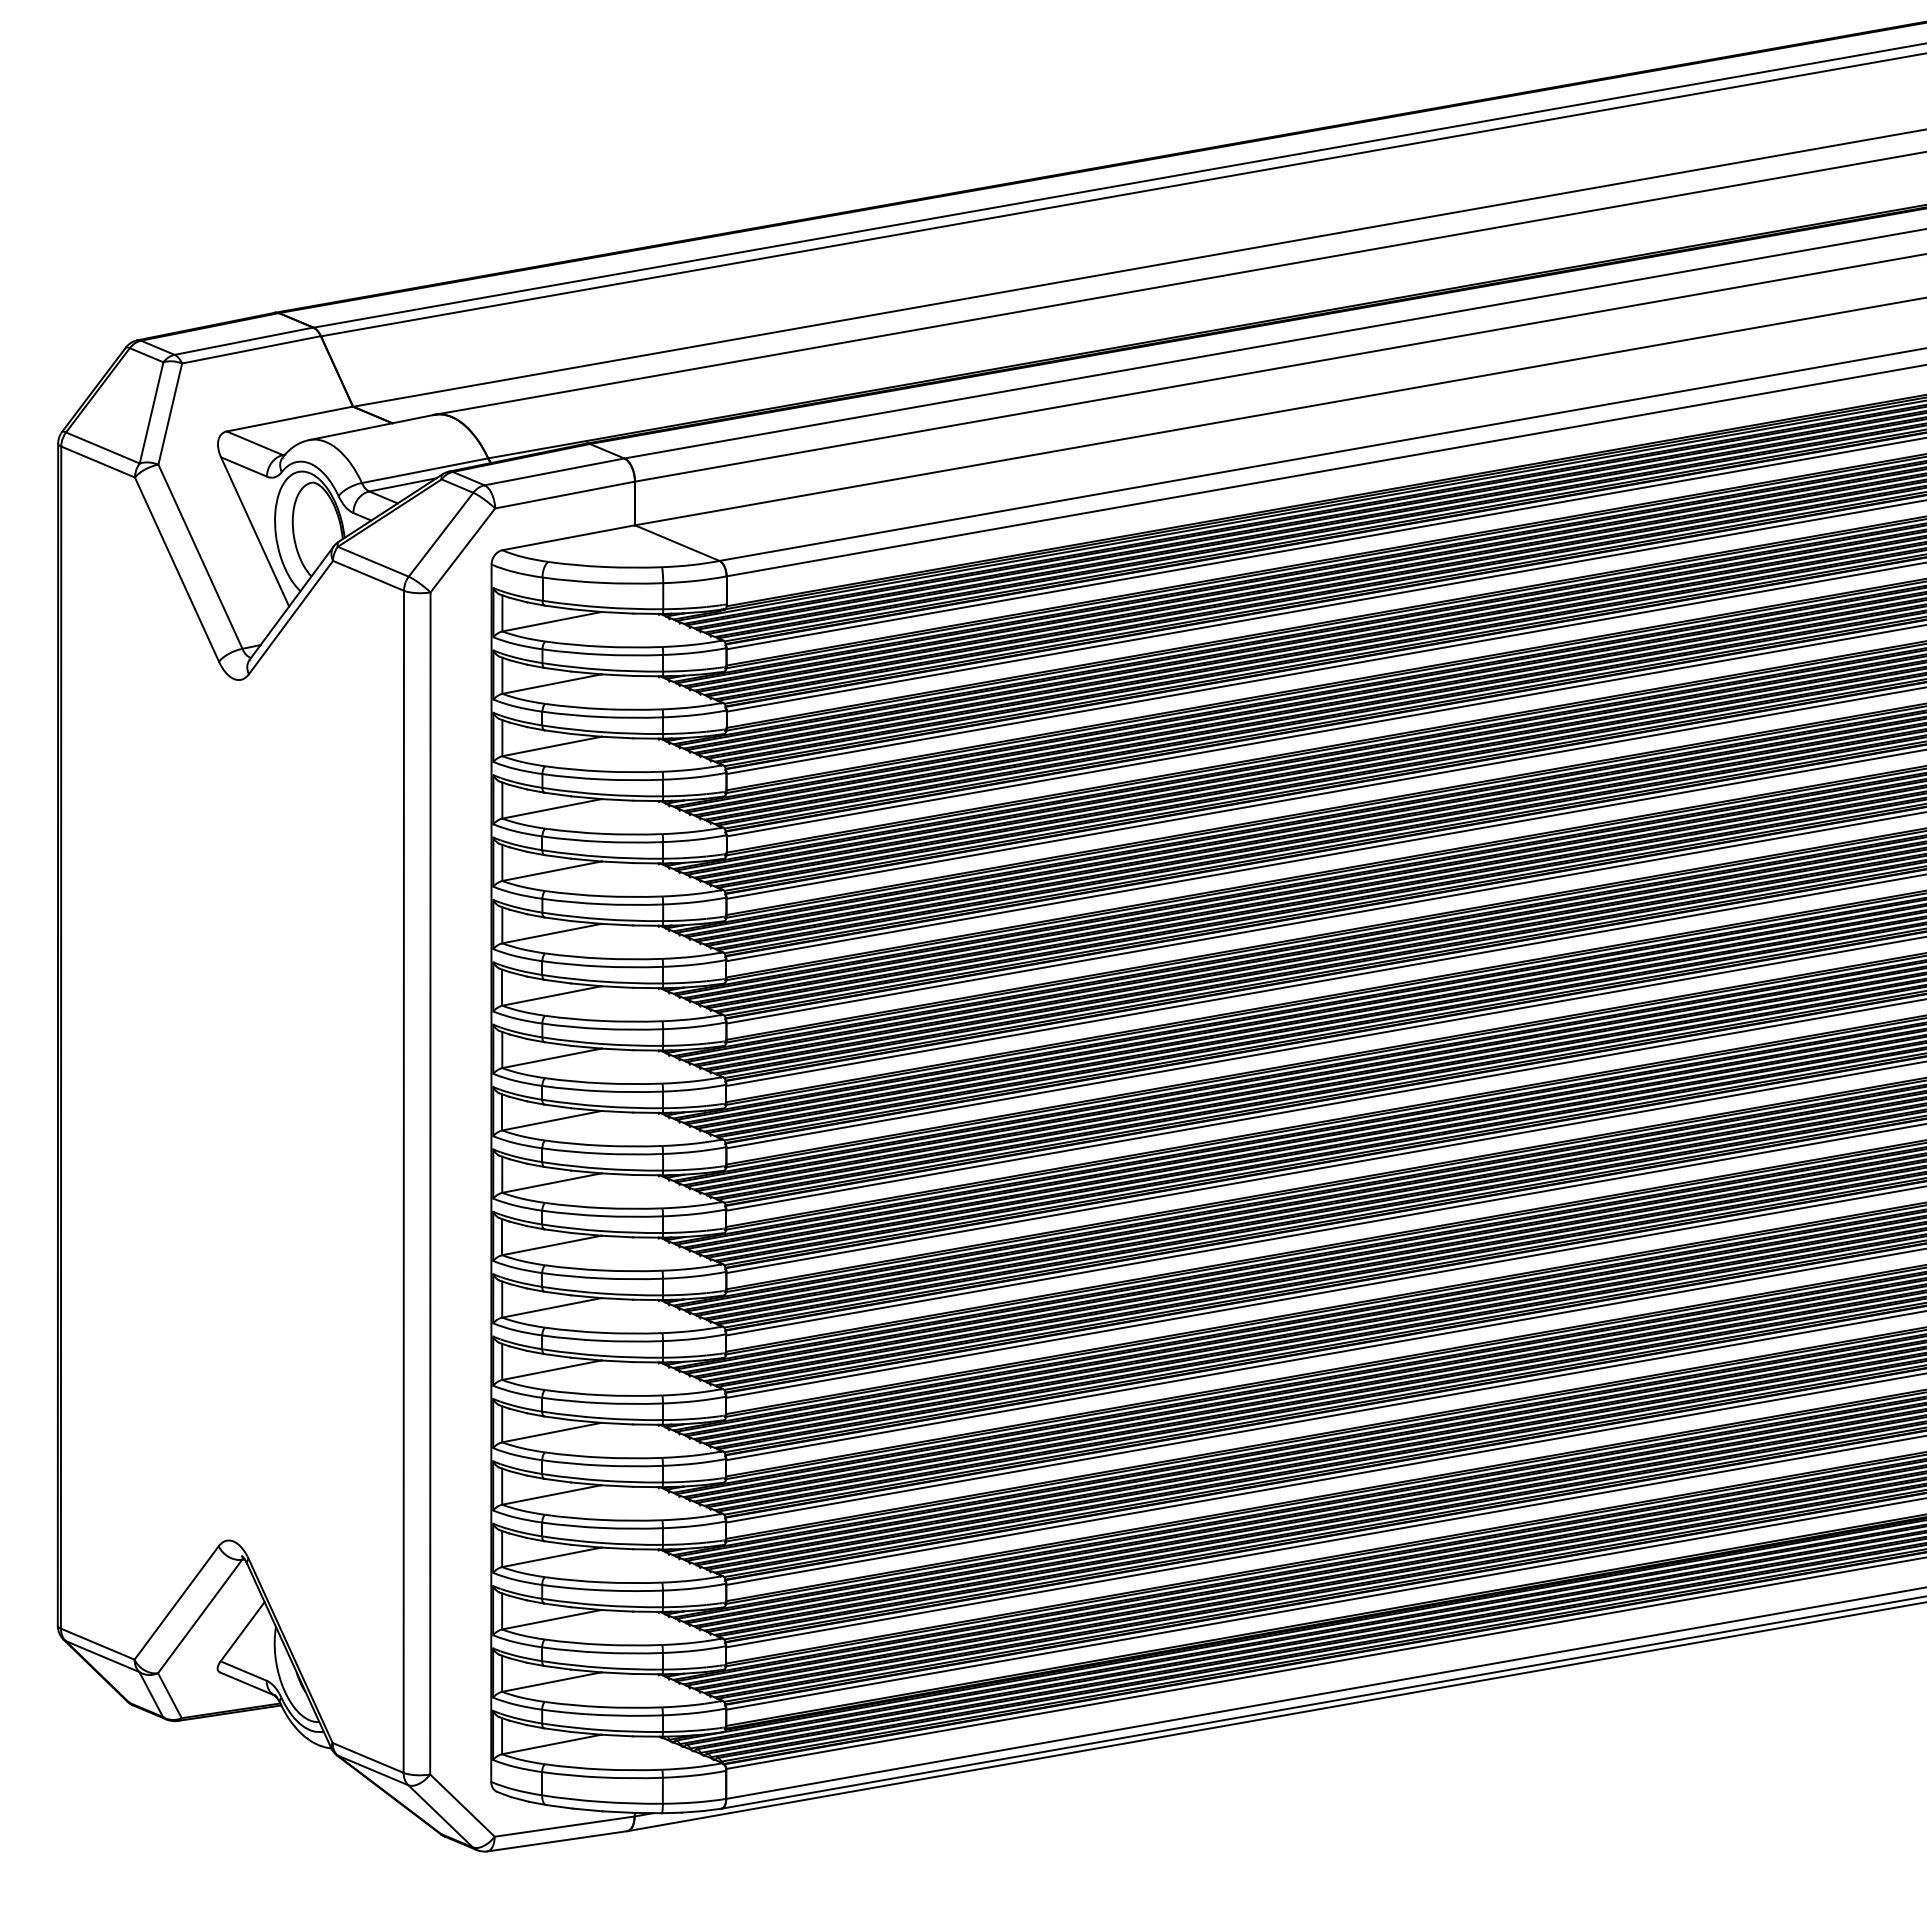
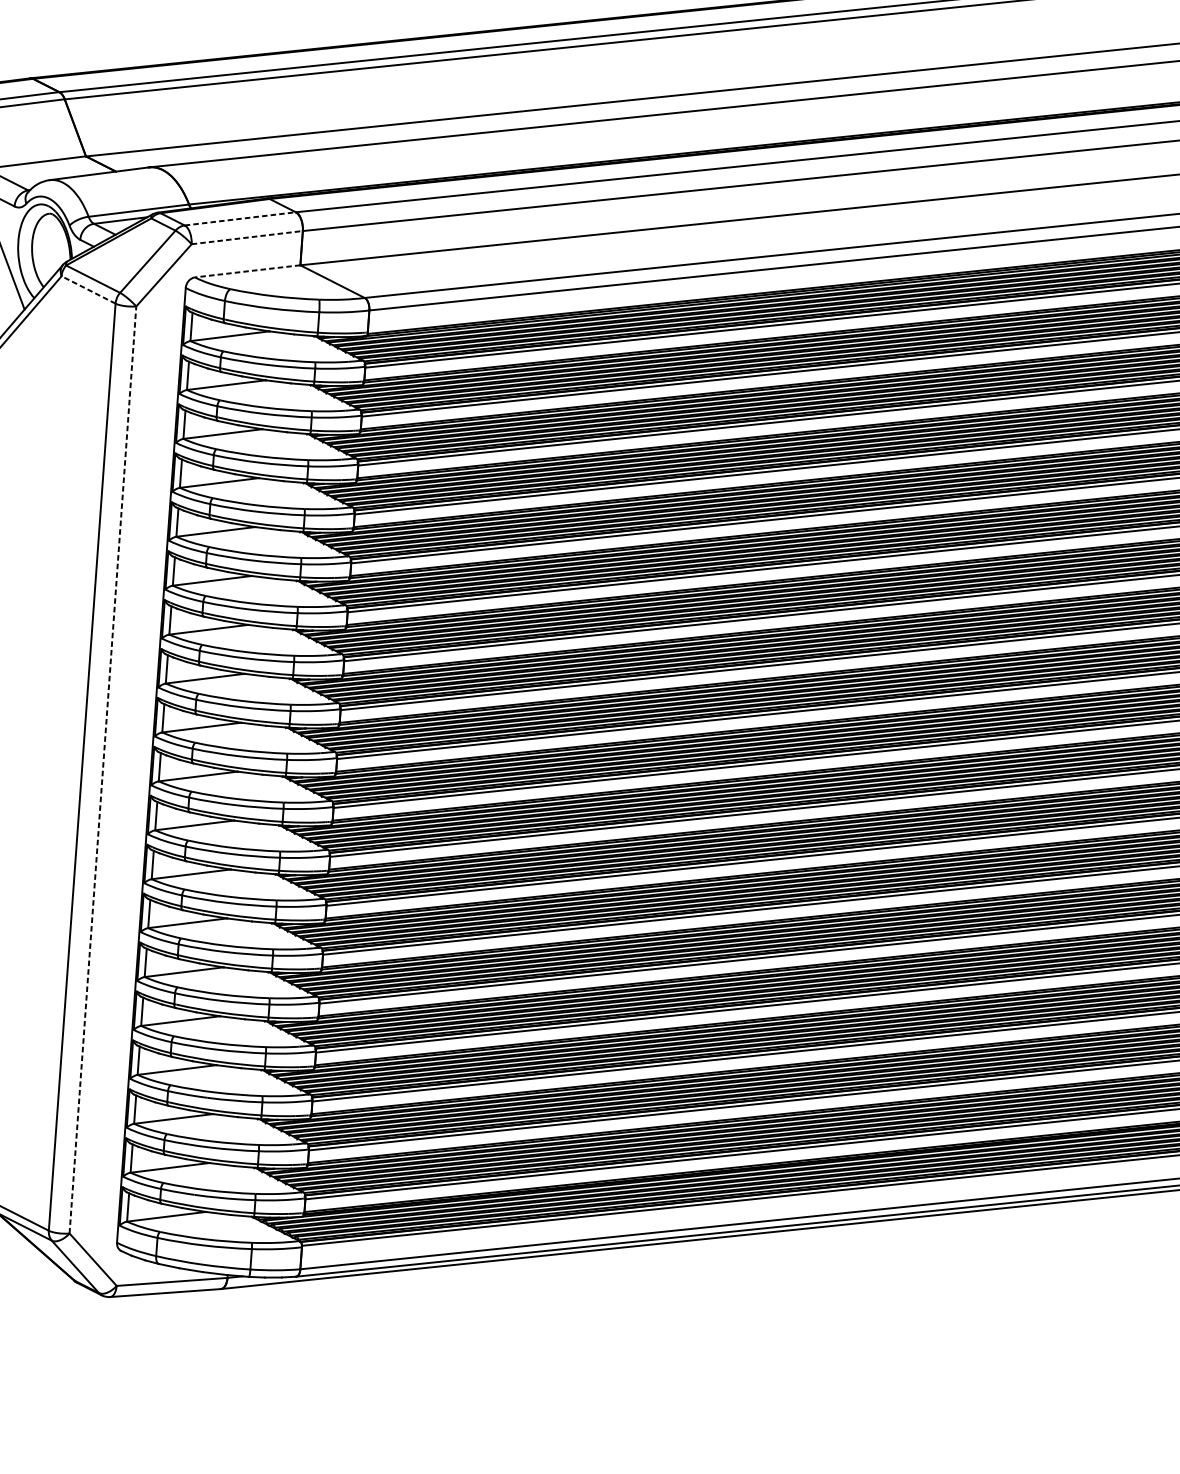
line: (554, 471) -> (240, 218), solid -> dashed
line: (565, 494) -> (247, 237), solid -> dashed
line: (568, 537) -> (247, 271), solid -> dashed
line: (368, 575) -> (88, 289), solid -> dashed
line: (430, 1182) -> (103, 769), solid -> dashed

